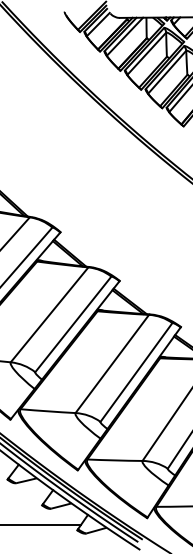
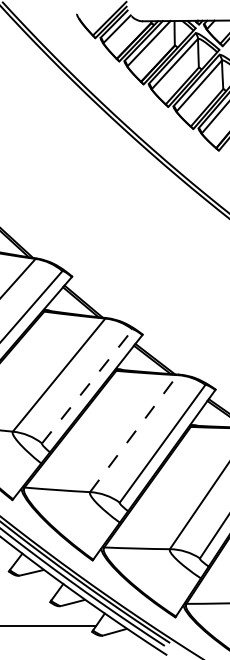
line: (73, 324) -> (87, 386), solid -> dashed
line: (112, 363) -> (134, 433), solid -> dashed

